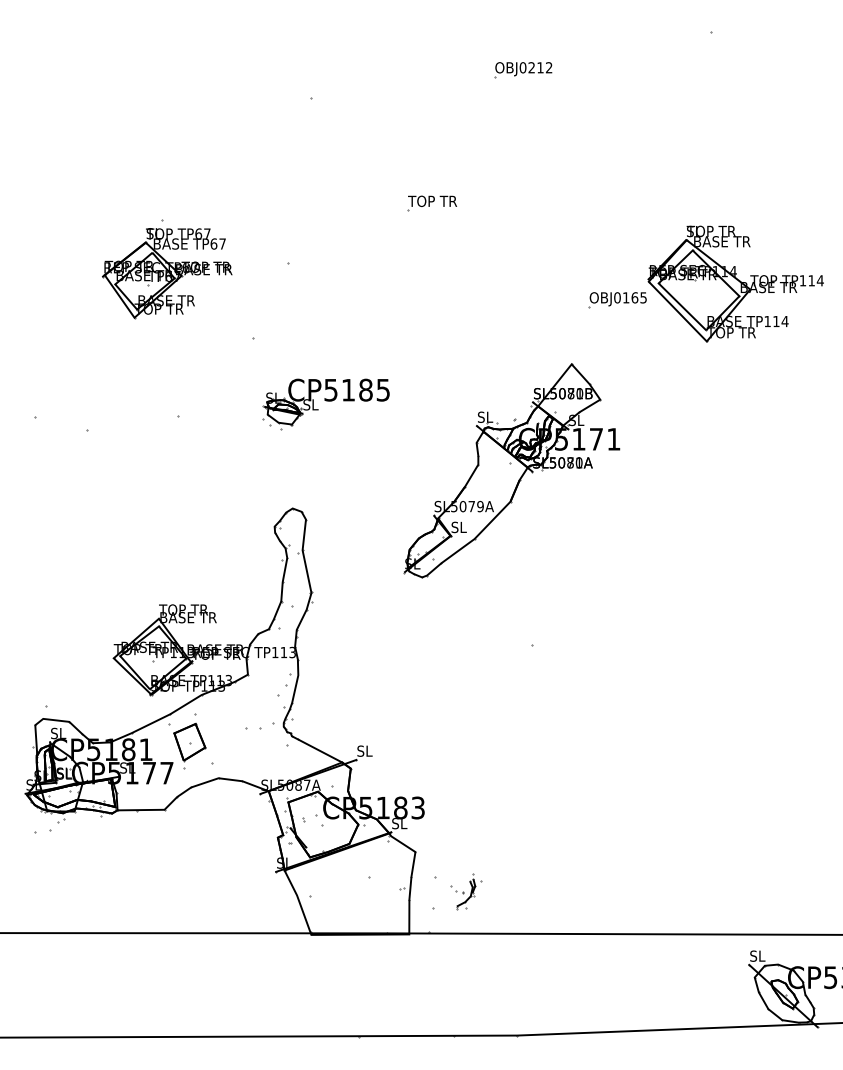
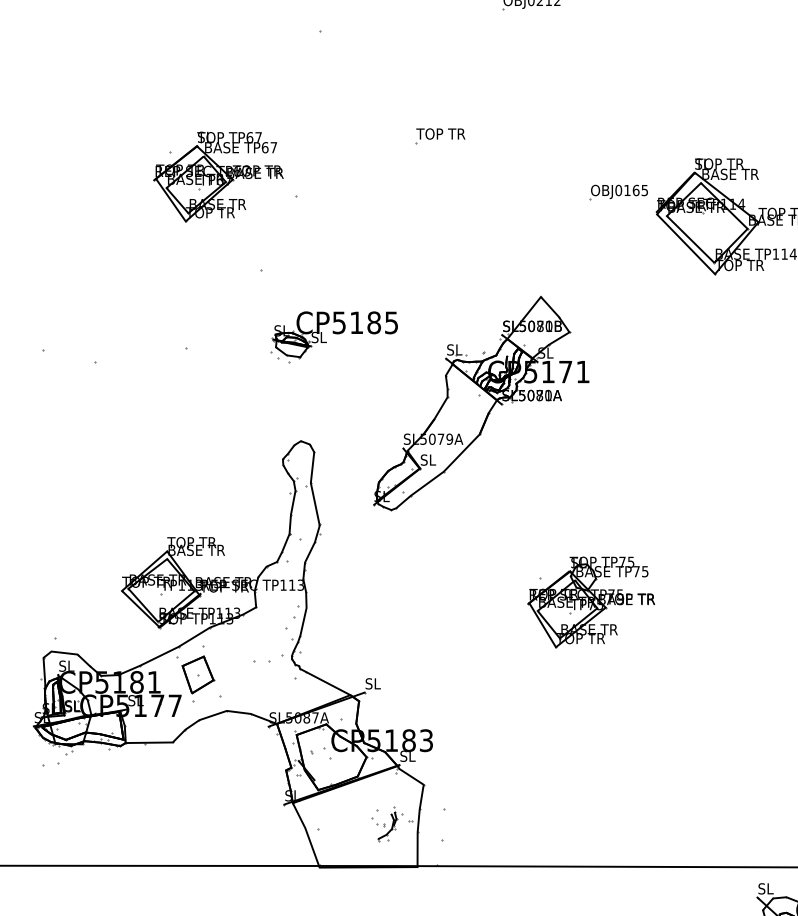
part: (167, 273) -> (218, 177), moved
part: (617, 300) -> (618, 193), moved
part: (511, 470) -> (480, 403), moved
part: (582, 670) -> (590, 603), added
part: (466, 891) -> (387, 824), moved

